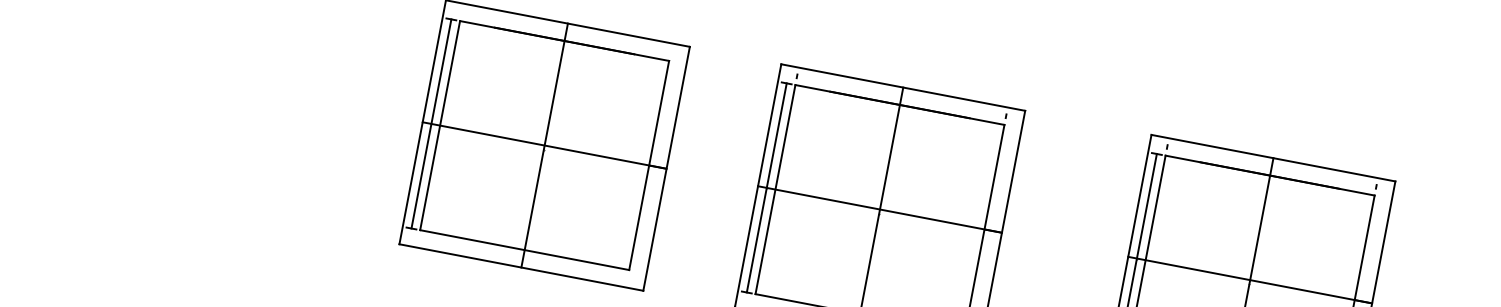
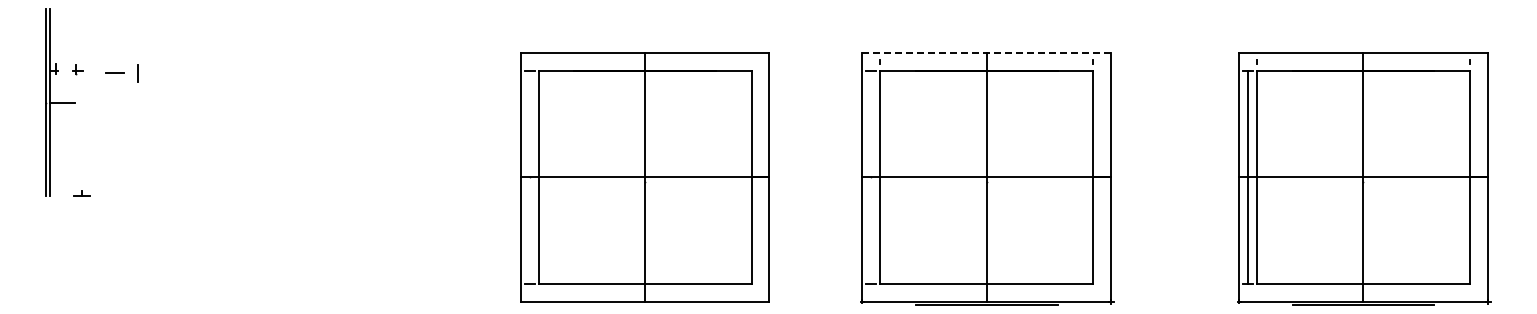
line: (904, 87) -> (987, 53), solid -> dashed
line: (431, 123) -> (529, 177), removed
line: (766, 188) -> (871, 177), removed

